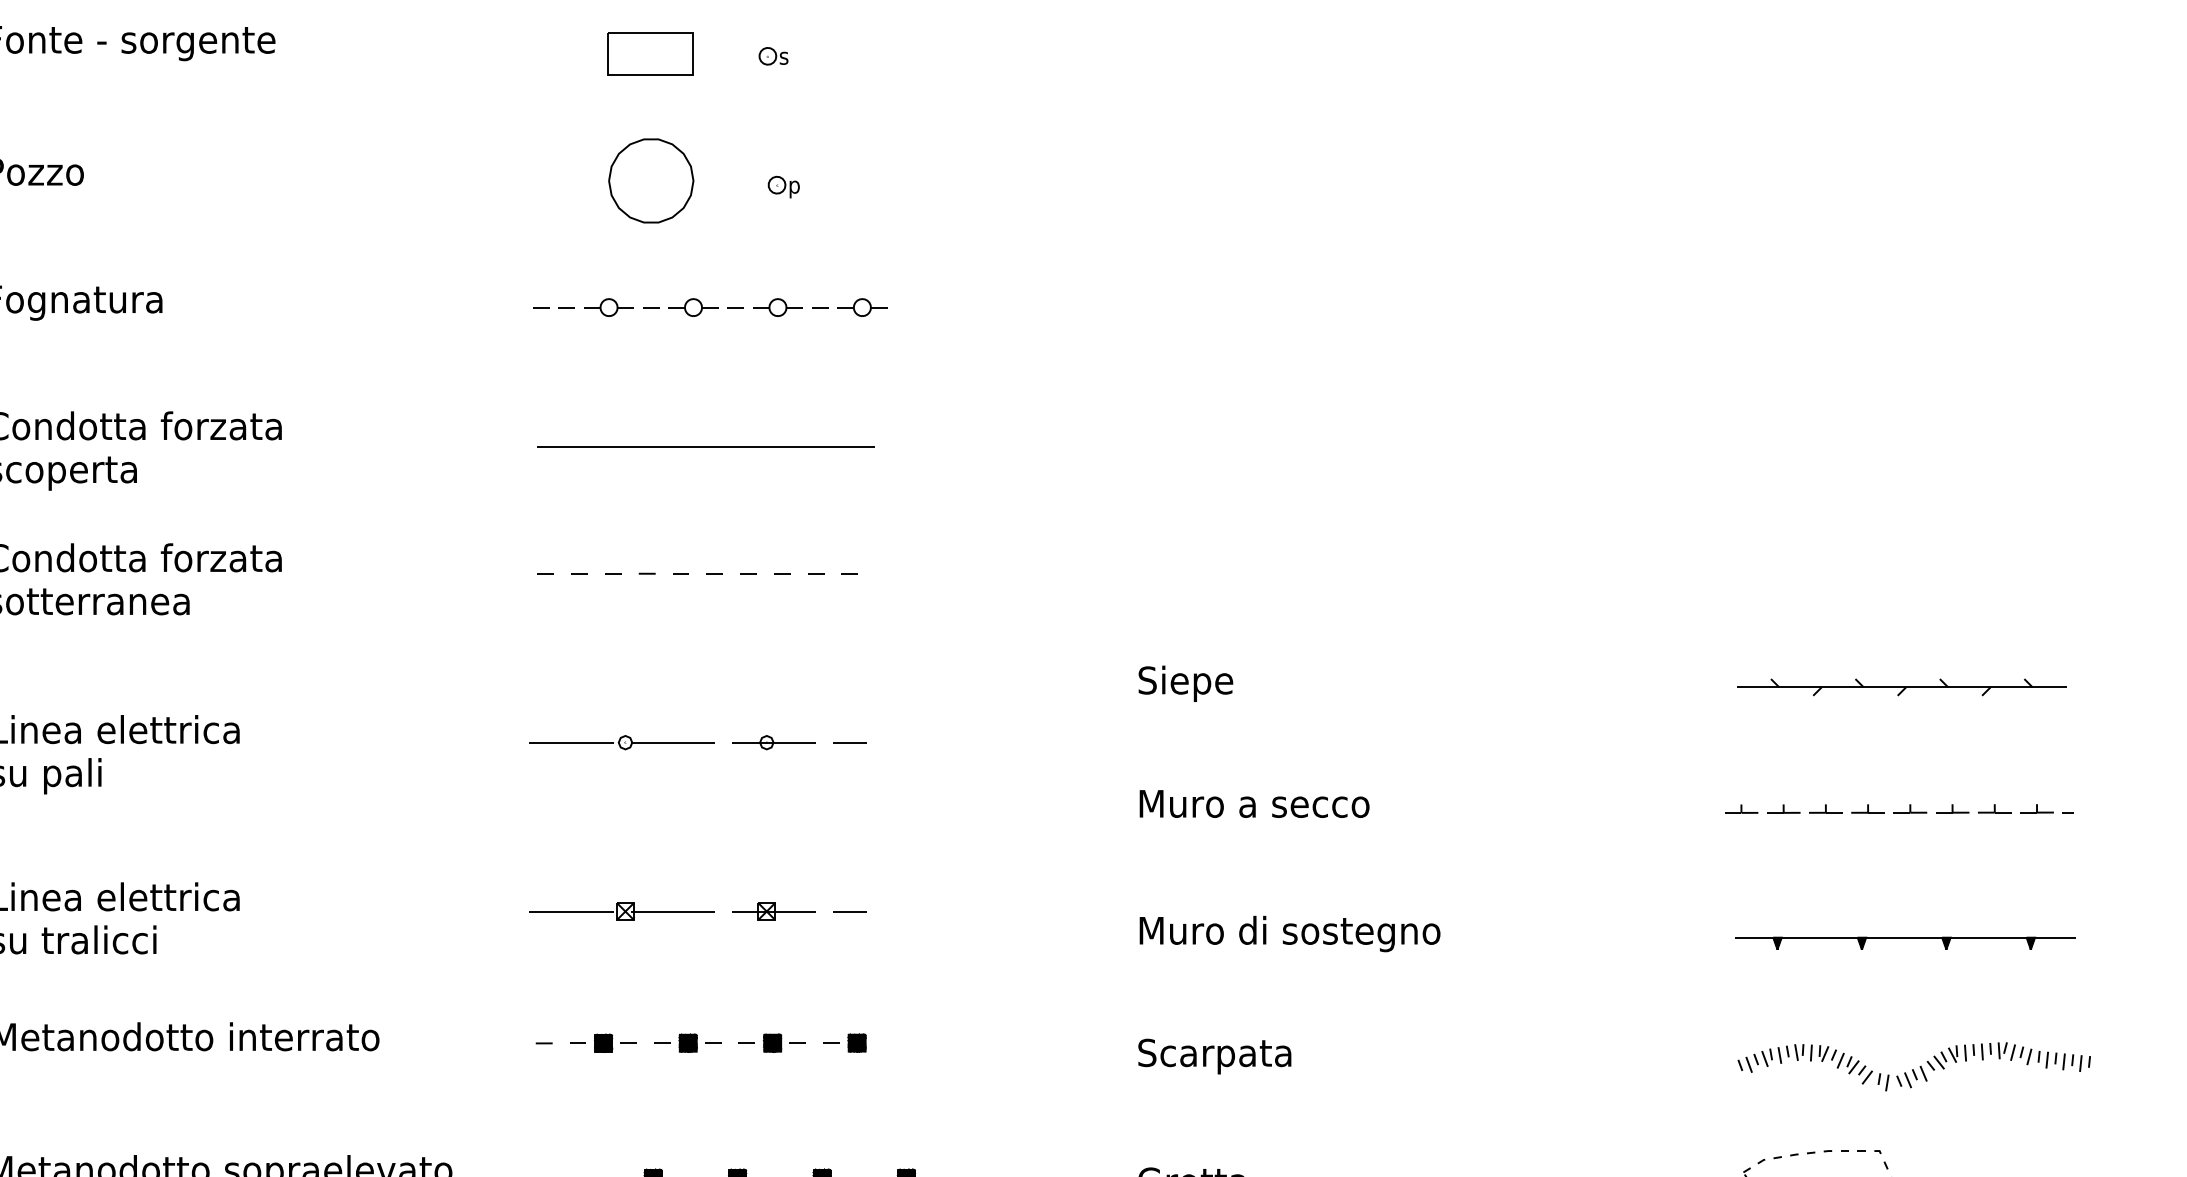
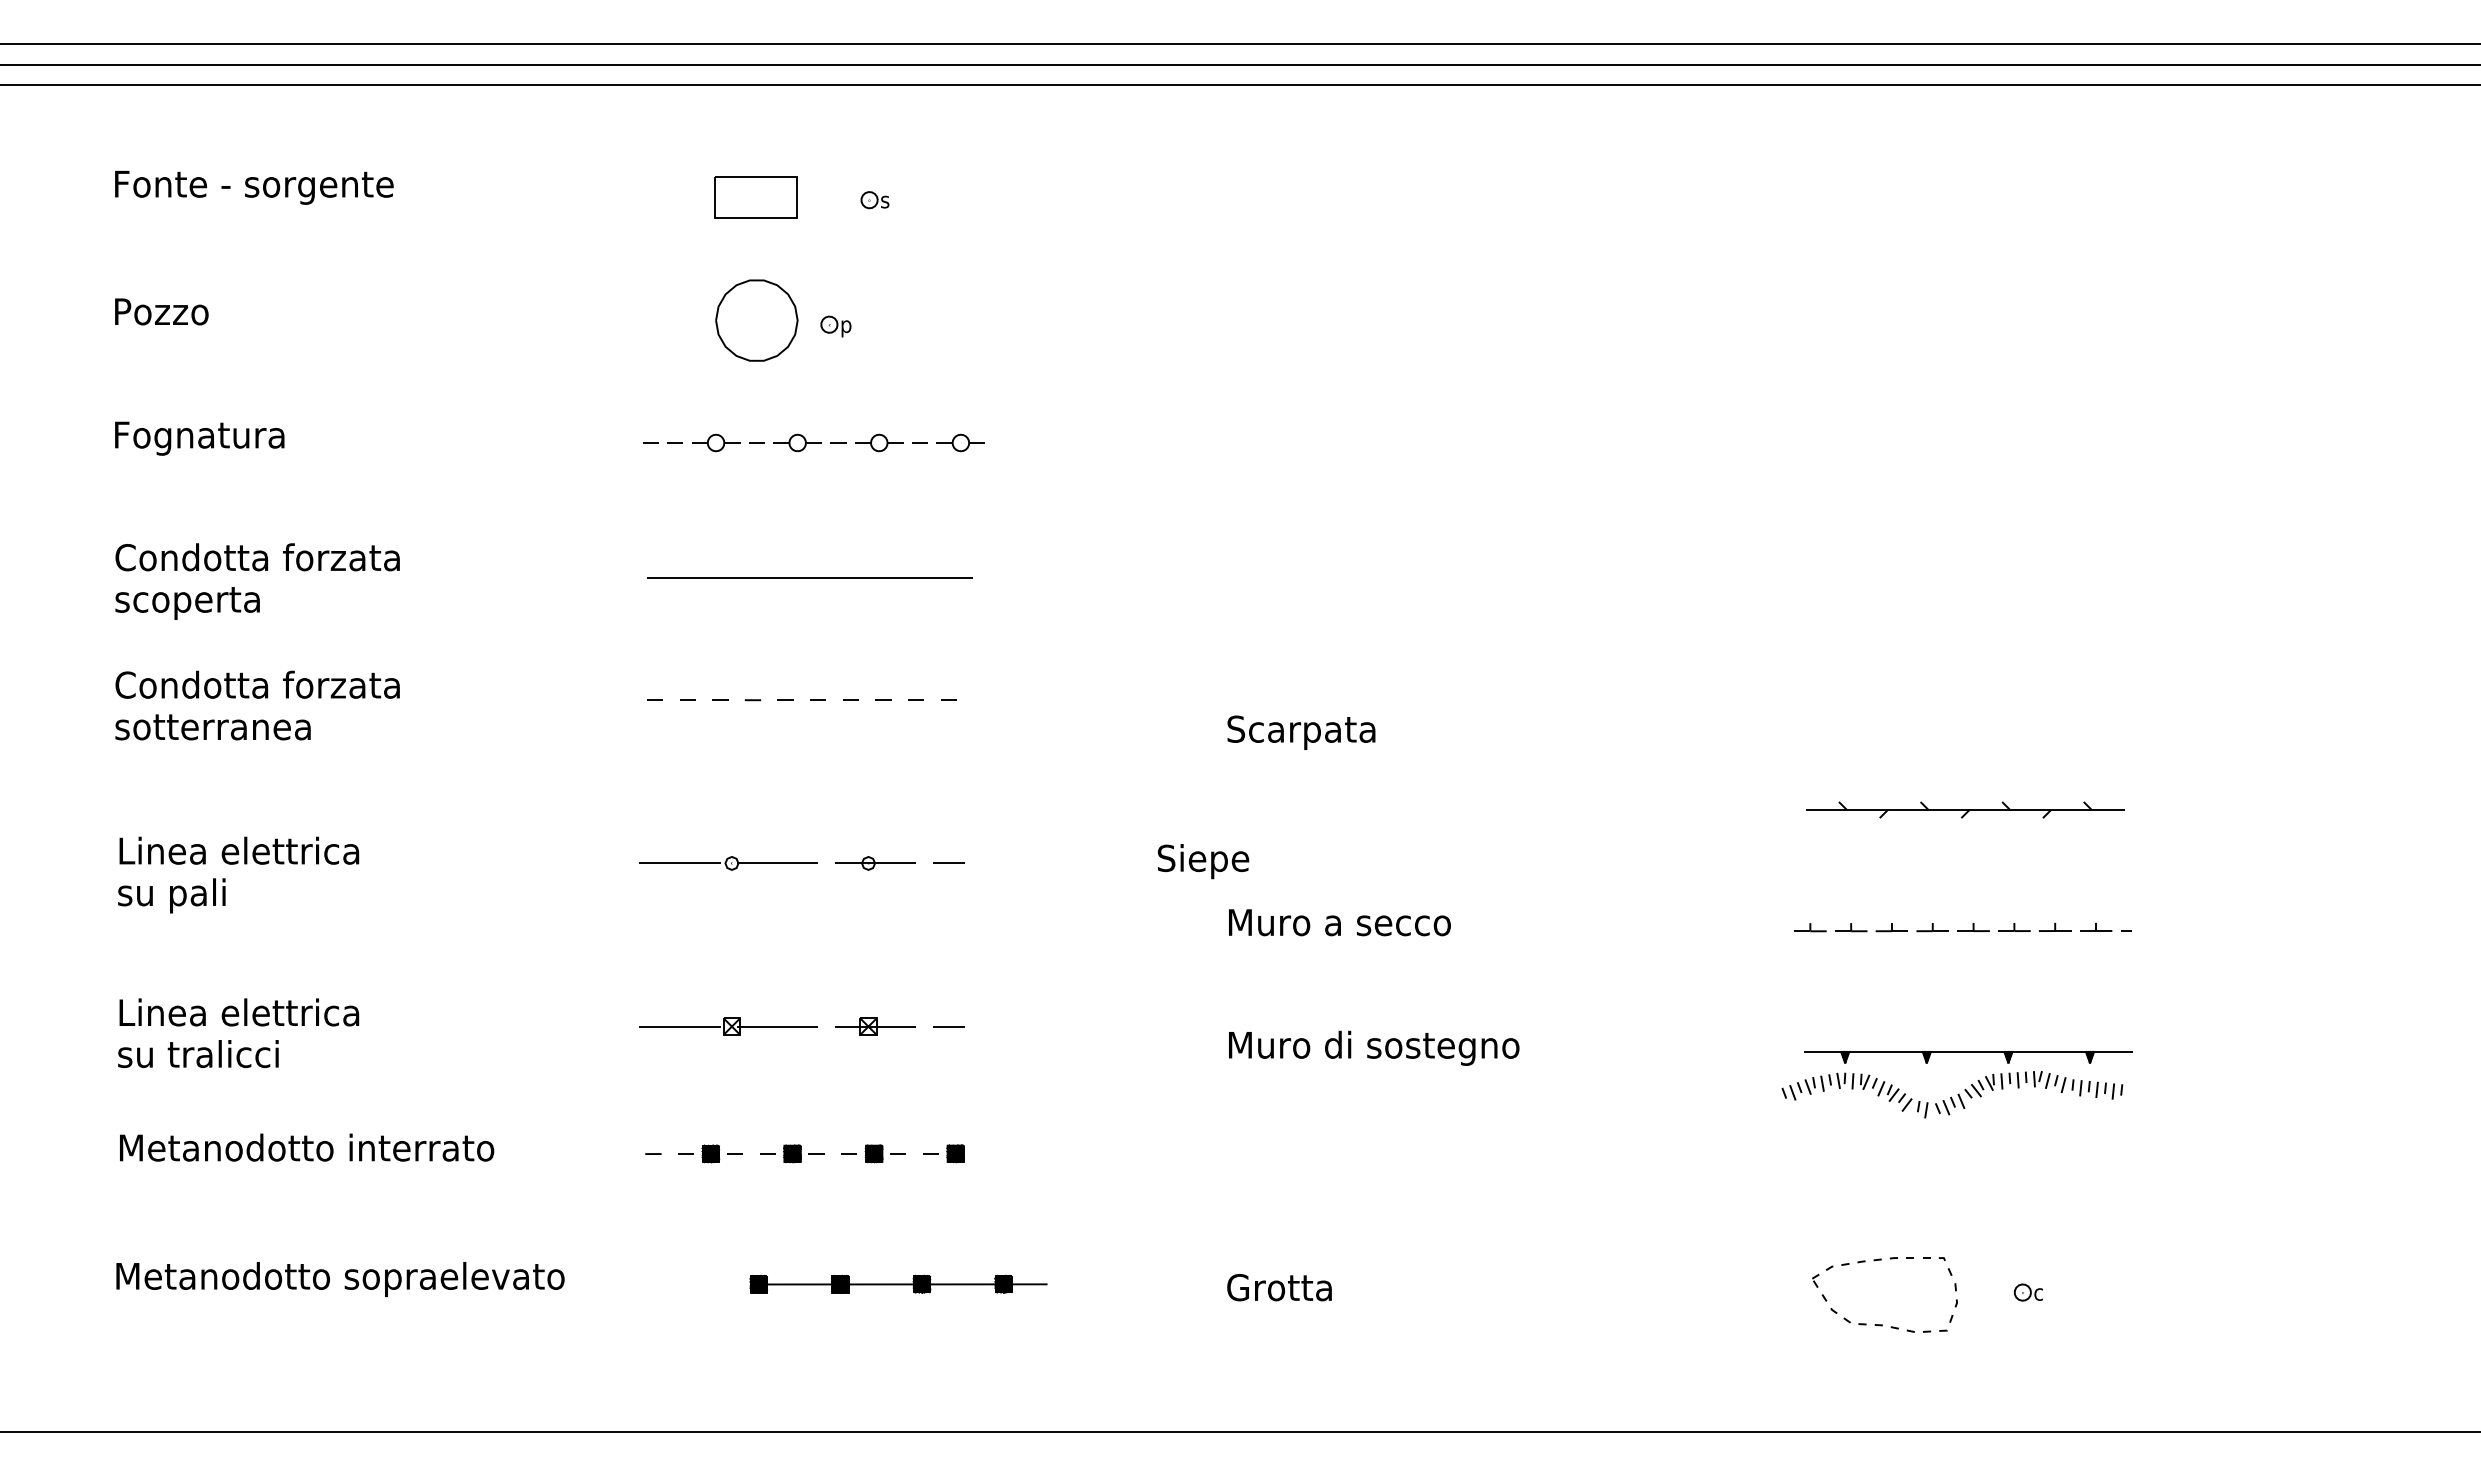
part: (783, 187) -> (835, 326), moved
text: (1185, 683) -> (1203, 861), moved
text: (1214, 1056) -> (1301, 732), moved
part: (1914, 1066) -> (1952, 1094), moved

